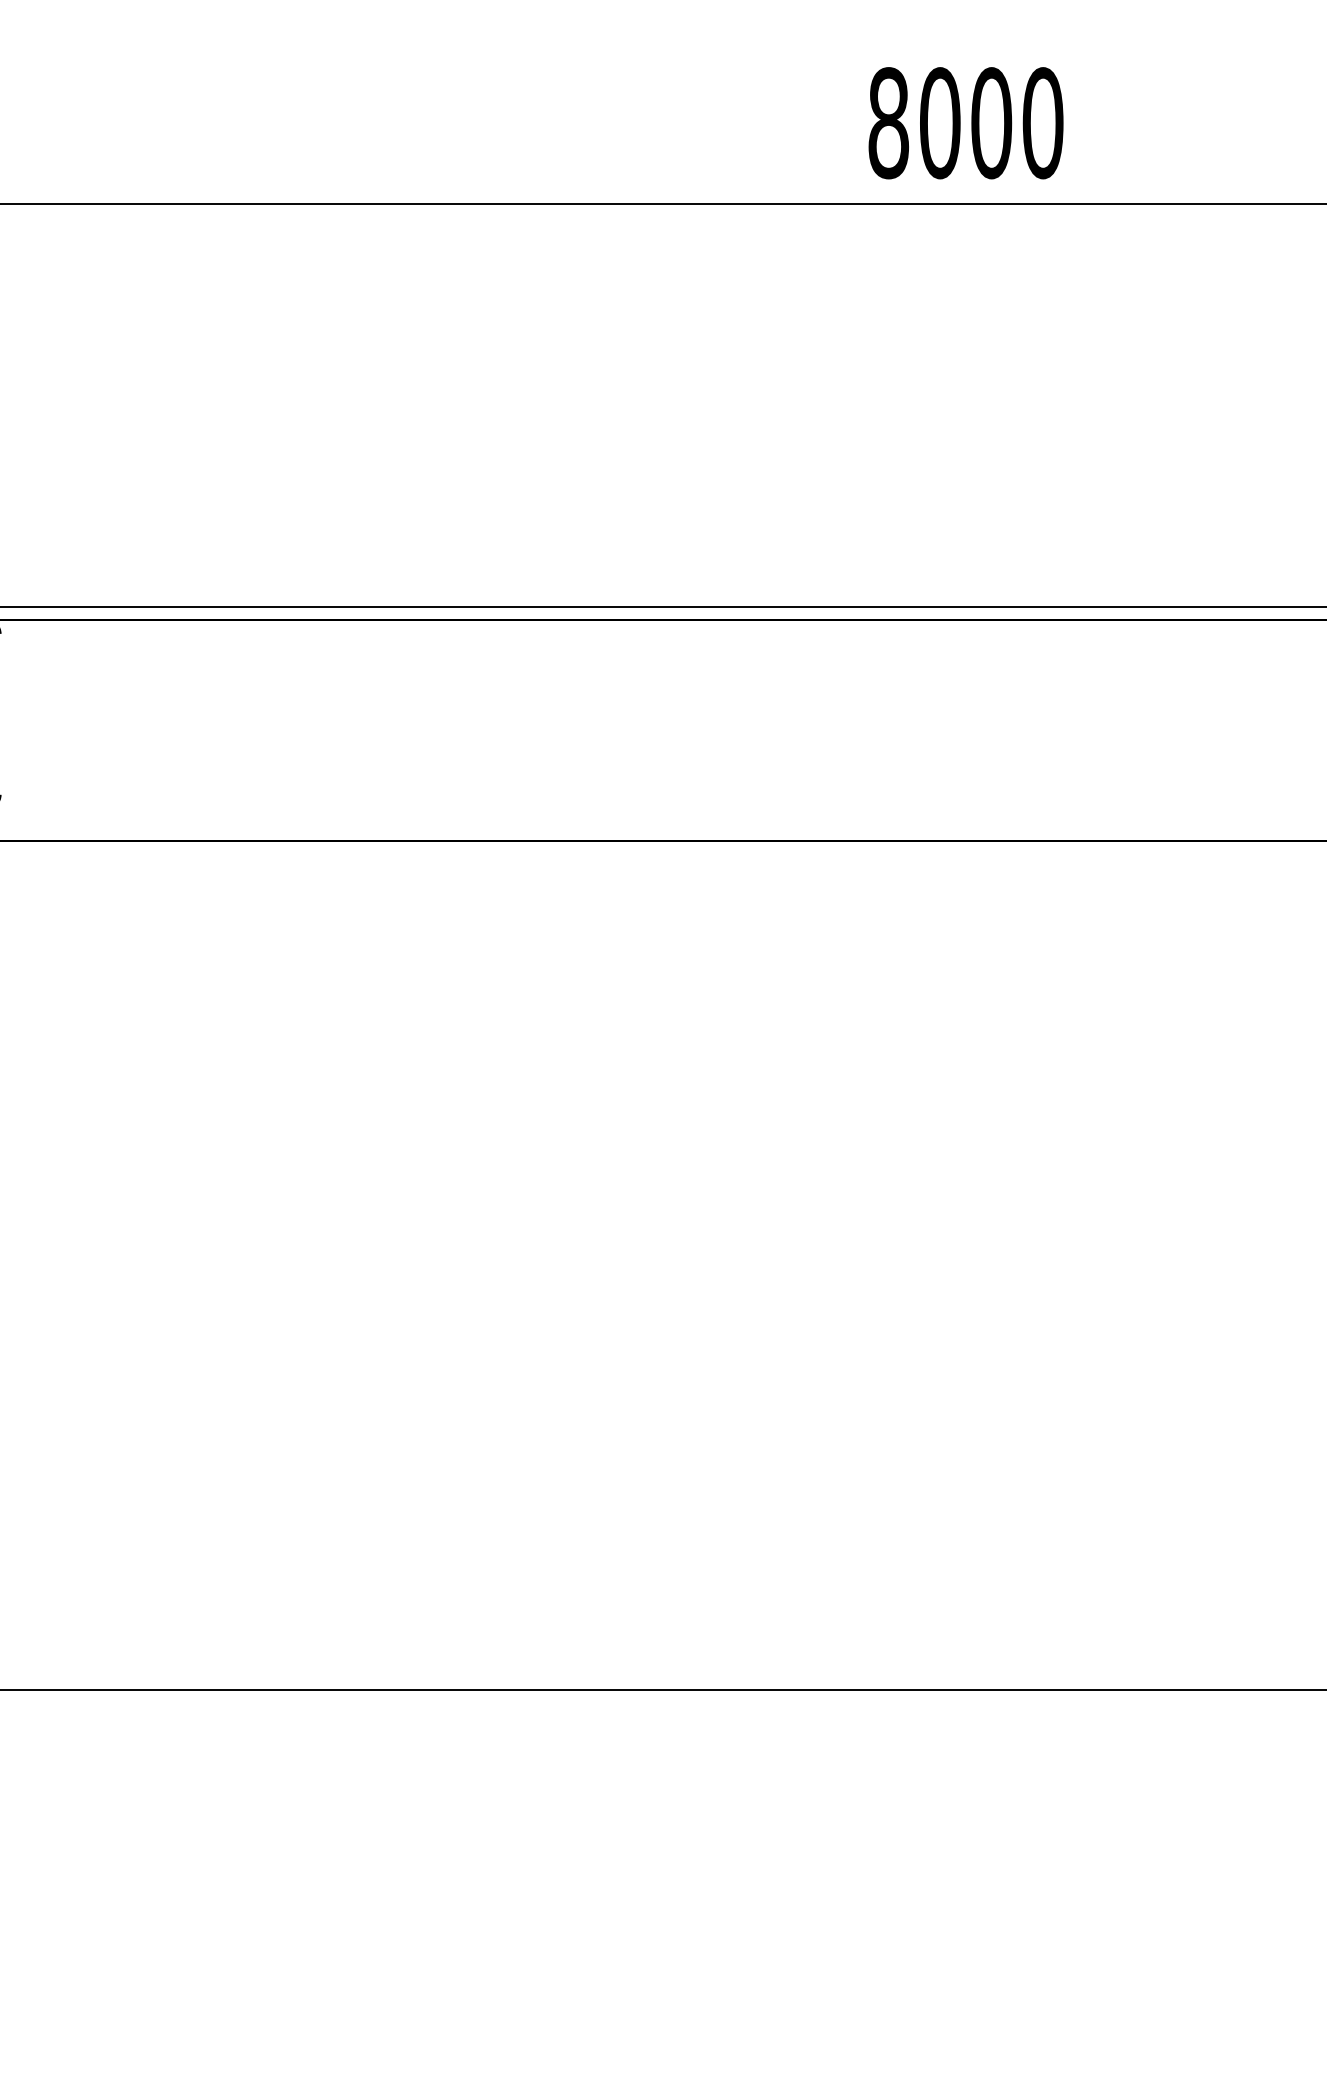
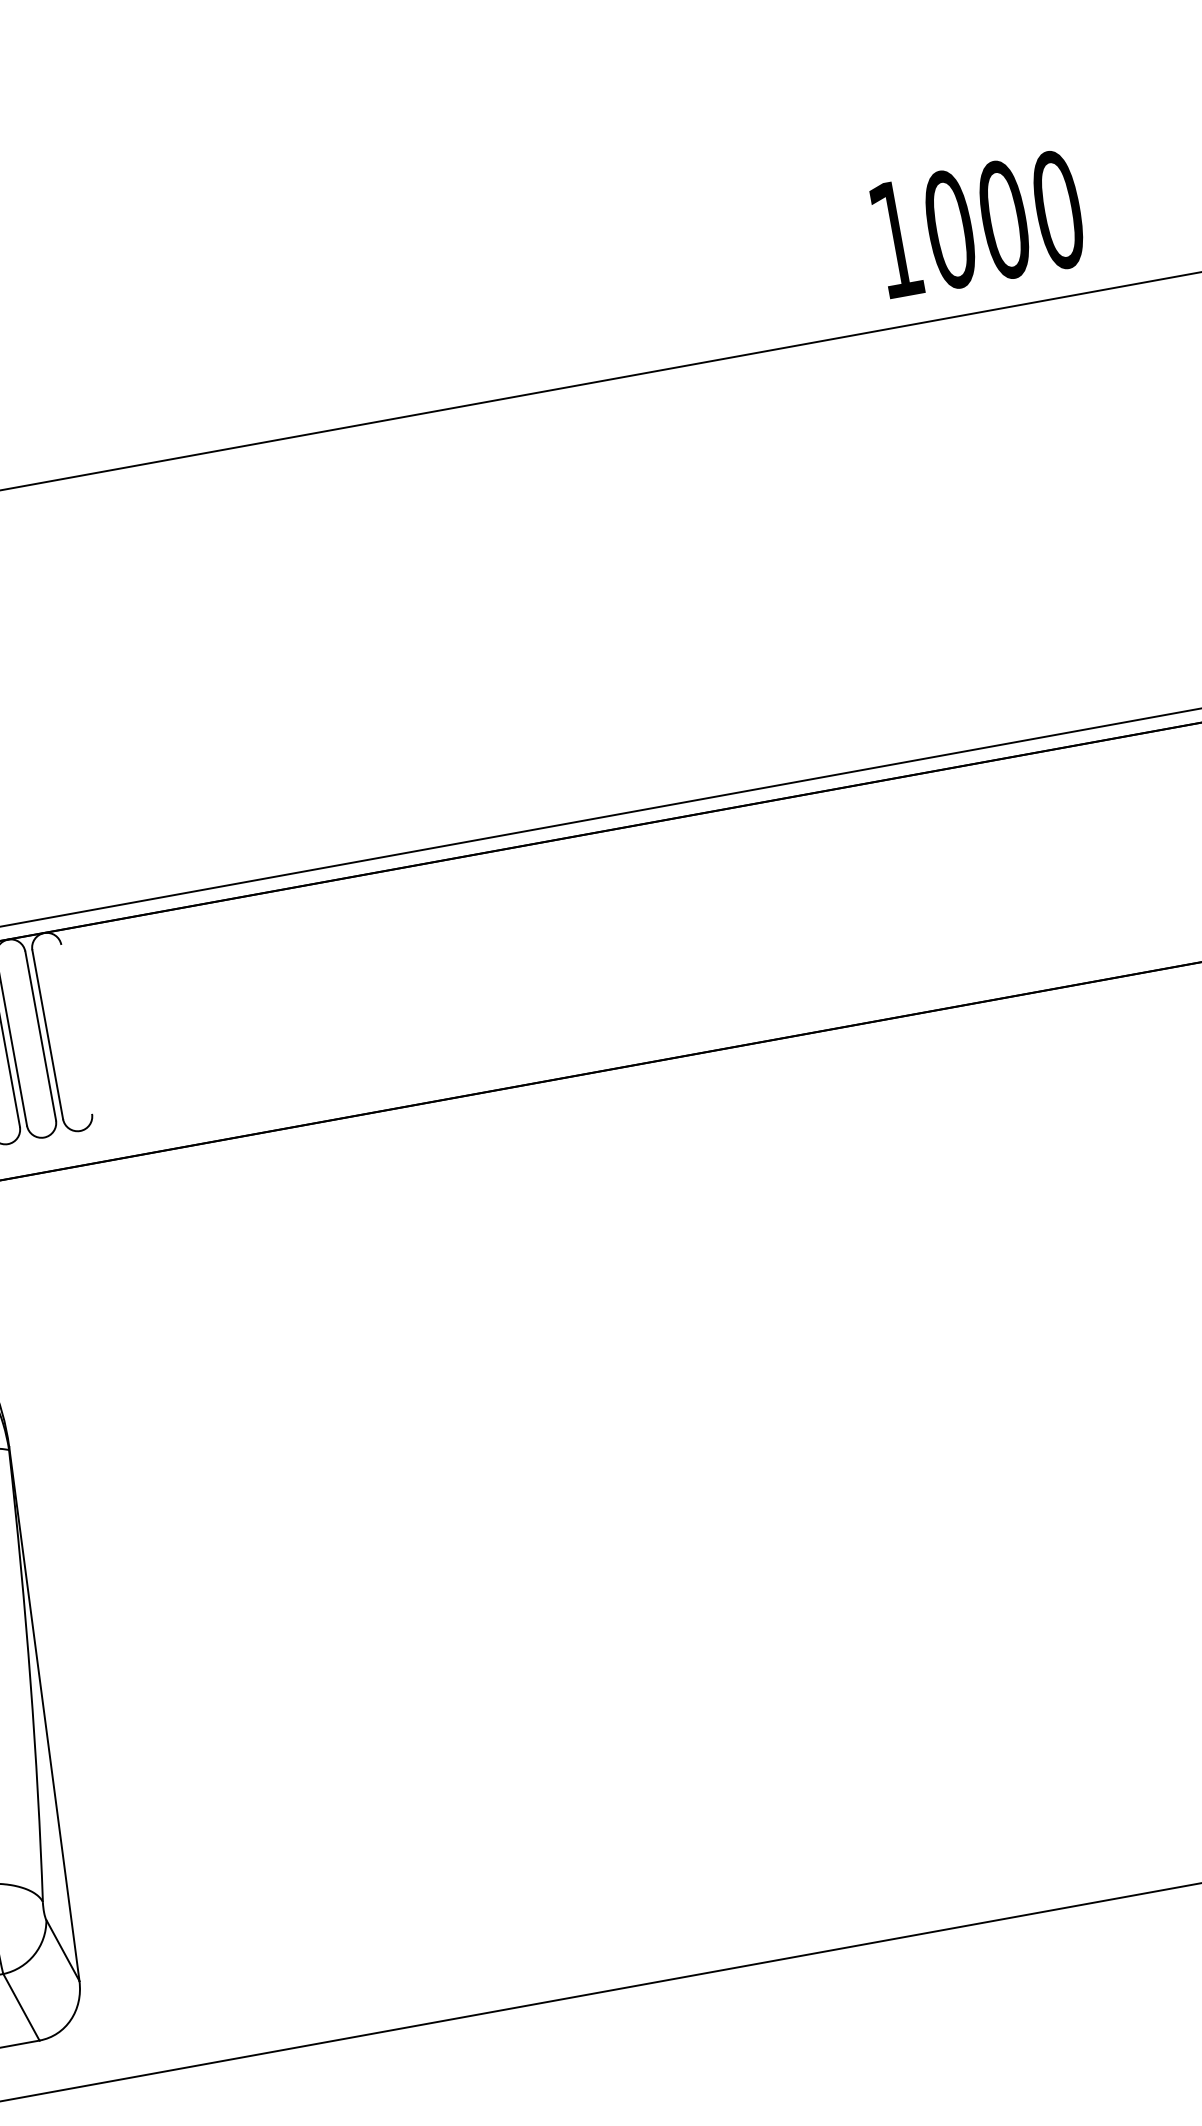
text: (888, 123) -> (895, 239), 8000 -> 1000

